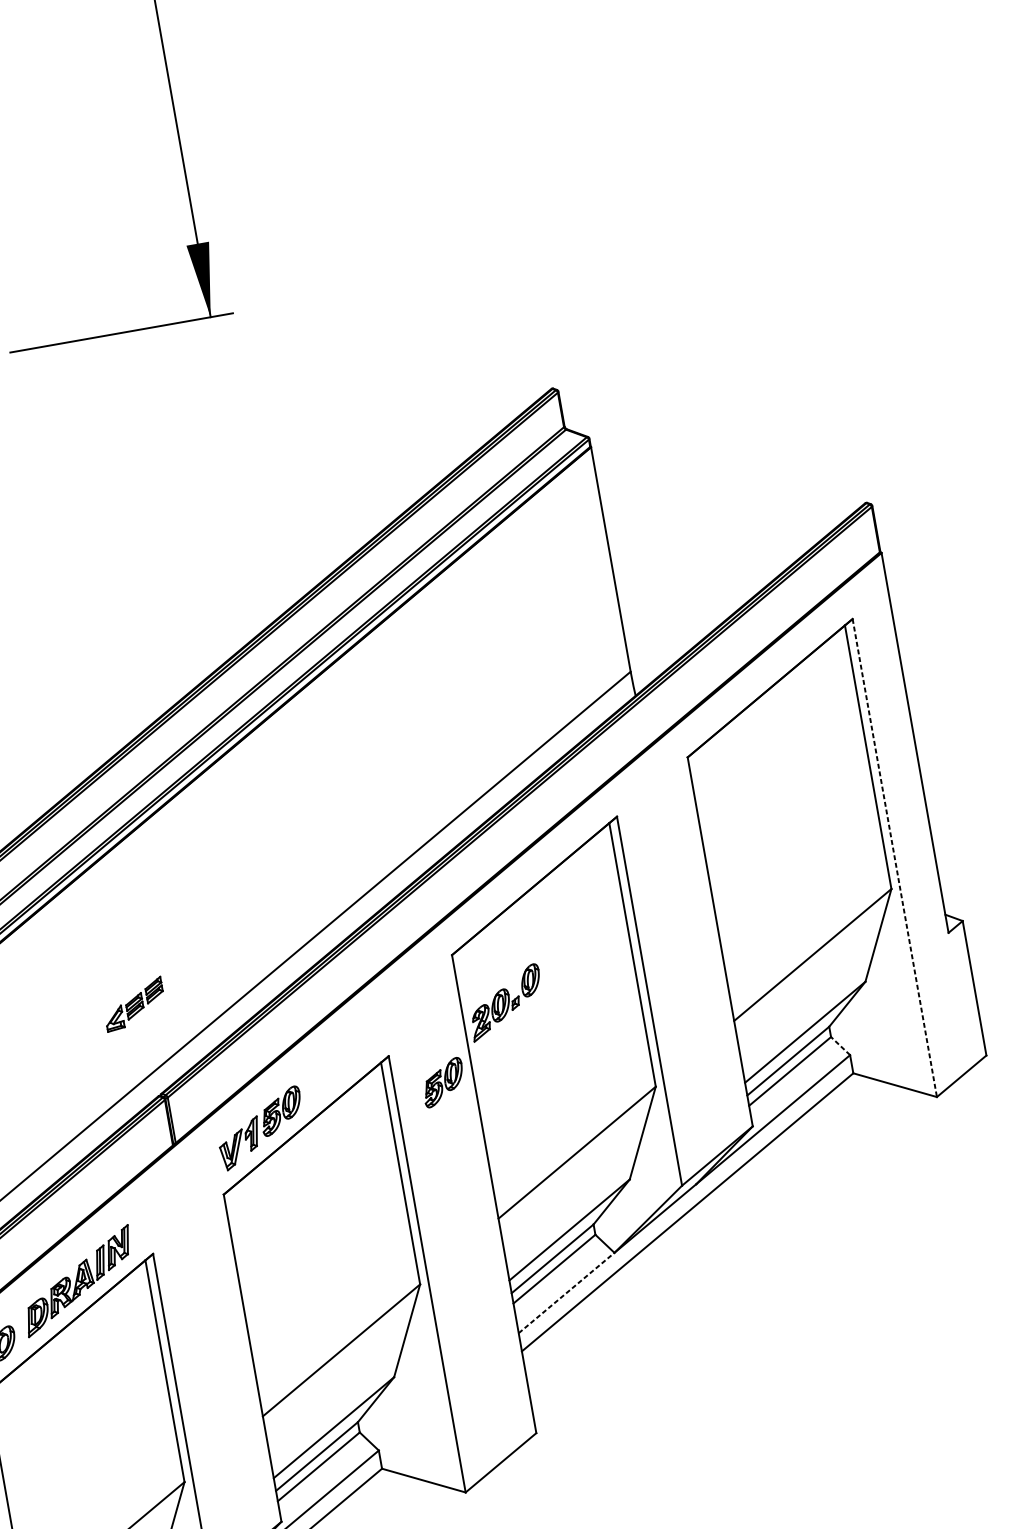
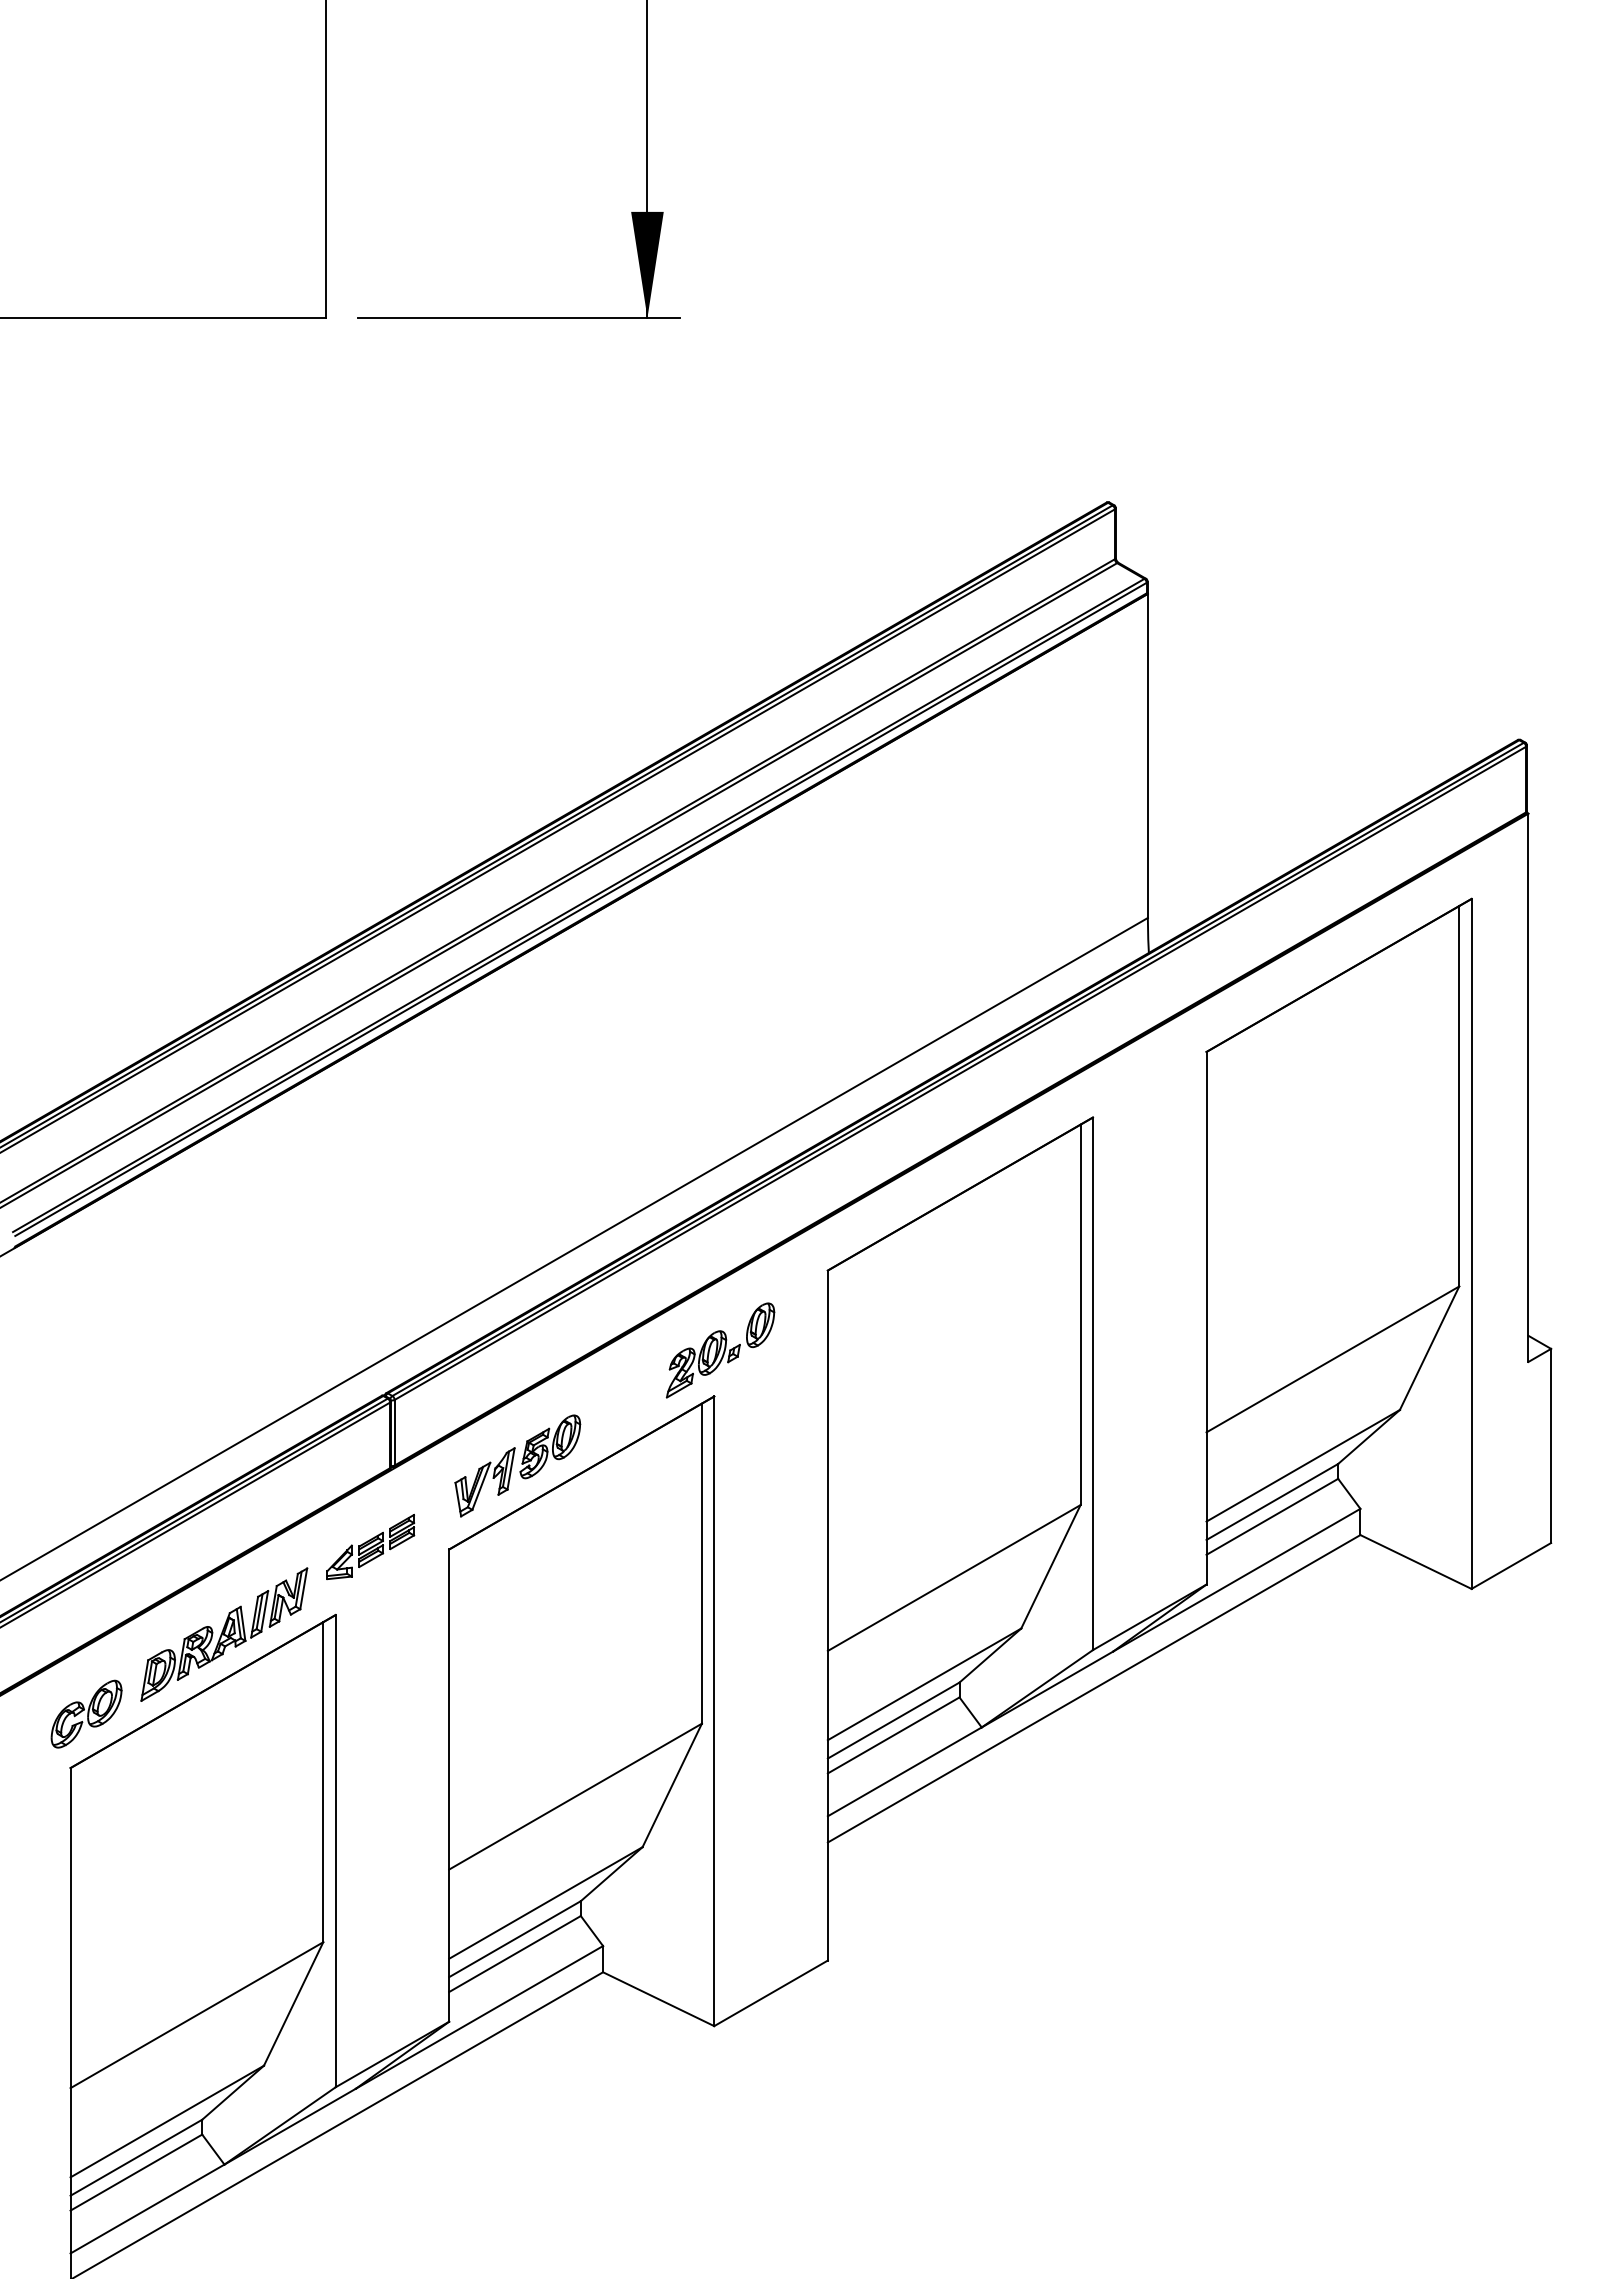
line: (894, 857) -> (1471, 1243), dashed -> solid
part: (505, 1002) -> (720, 1350), moved
part: (134, 1004) -> (370, 1547), moved
line: (840, 1045) -> (1349, 1493), dashed -> solid
part: (443, 1082) -> (784, 1446), removed
line: (566, 1292) -> (904, 1771), dashed -> solid

